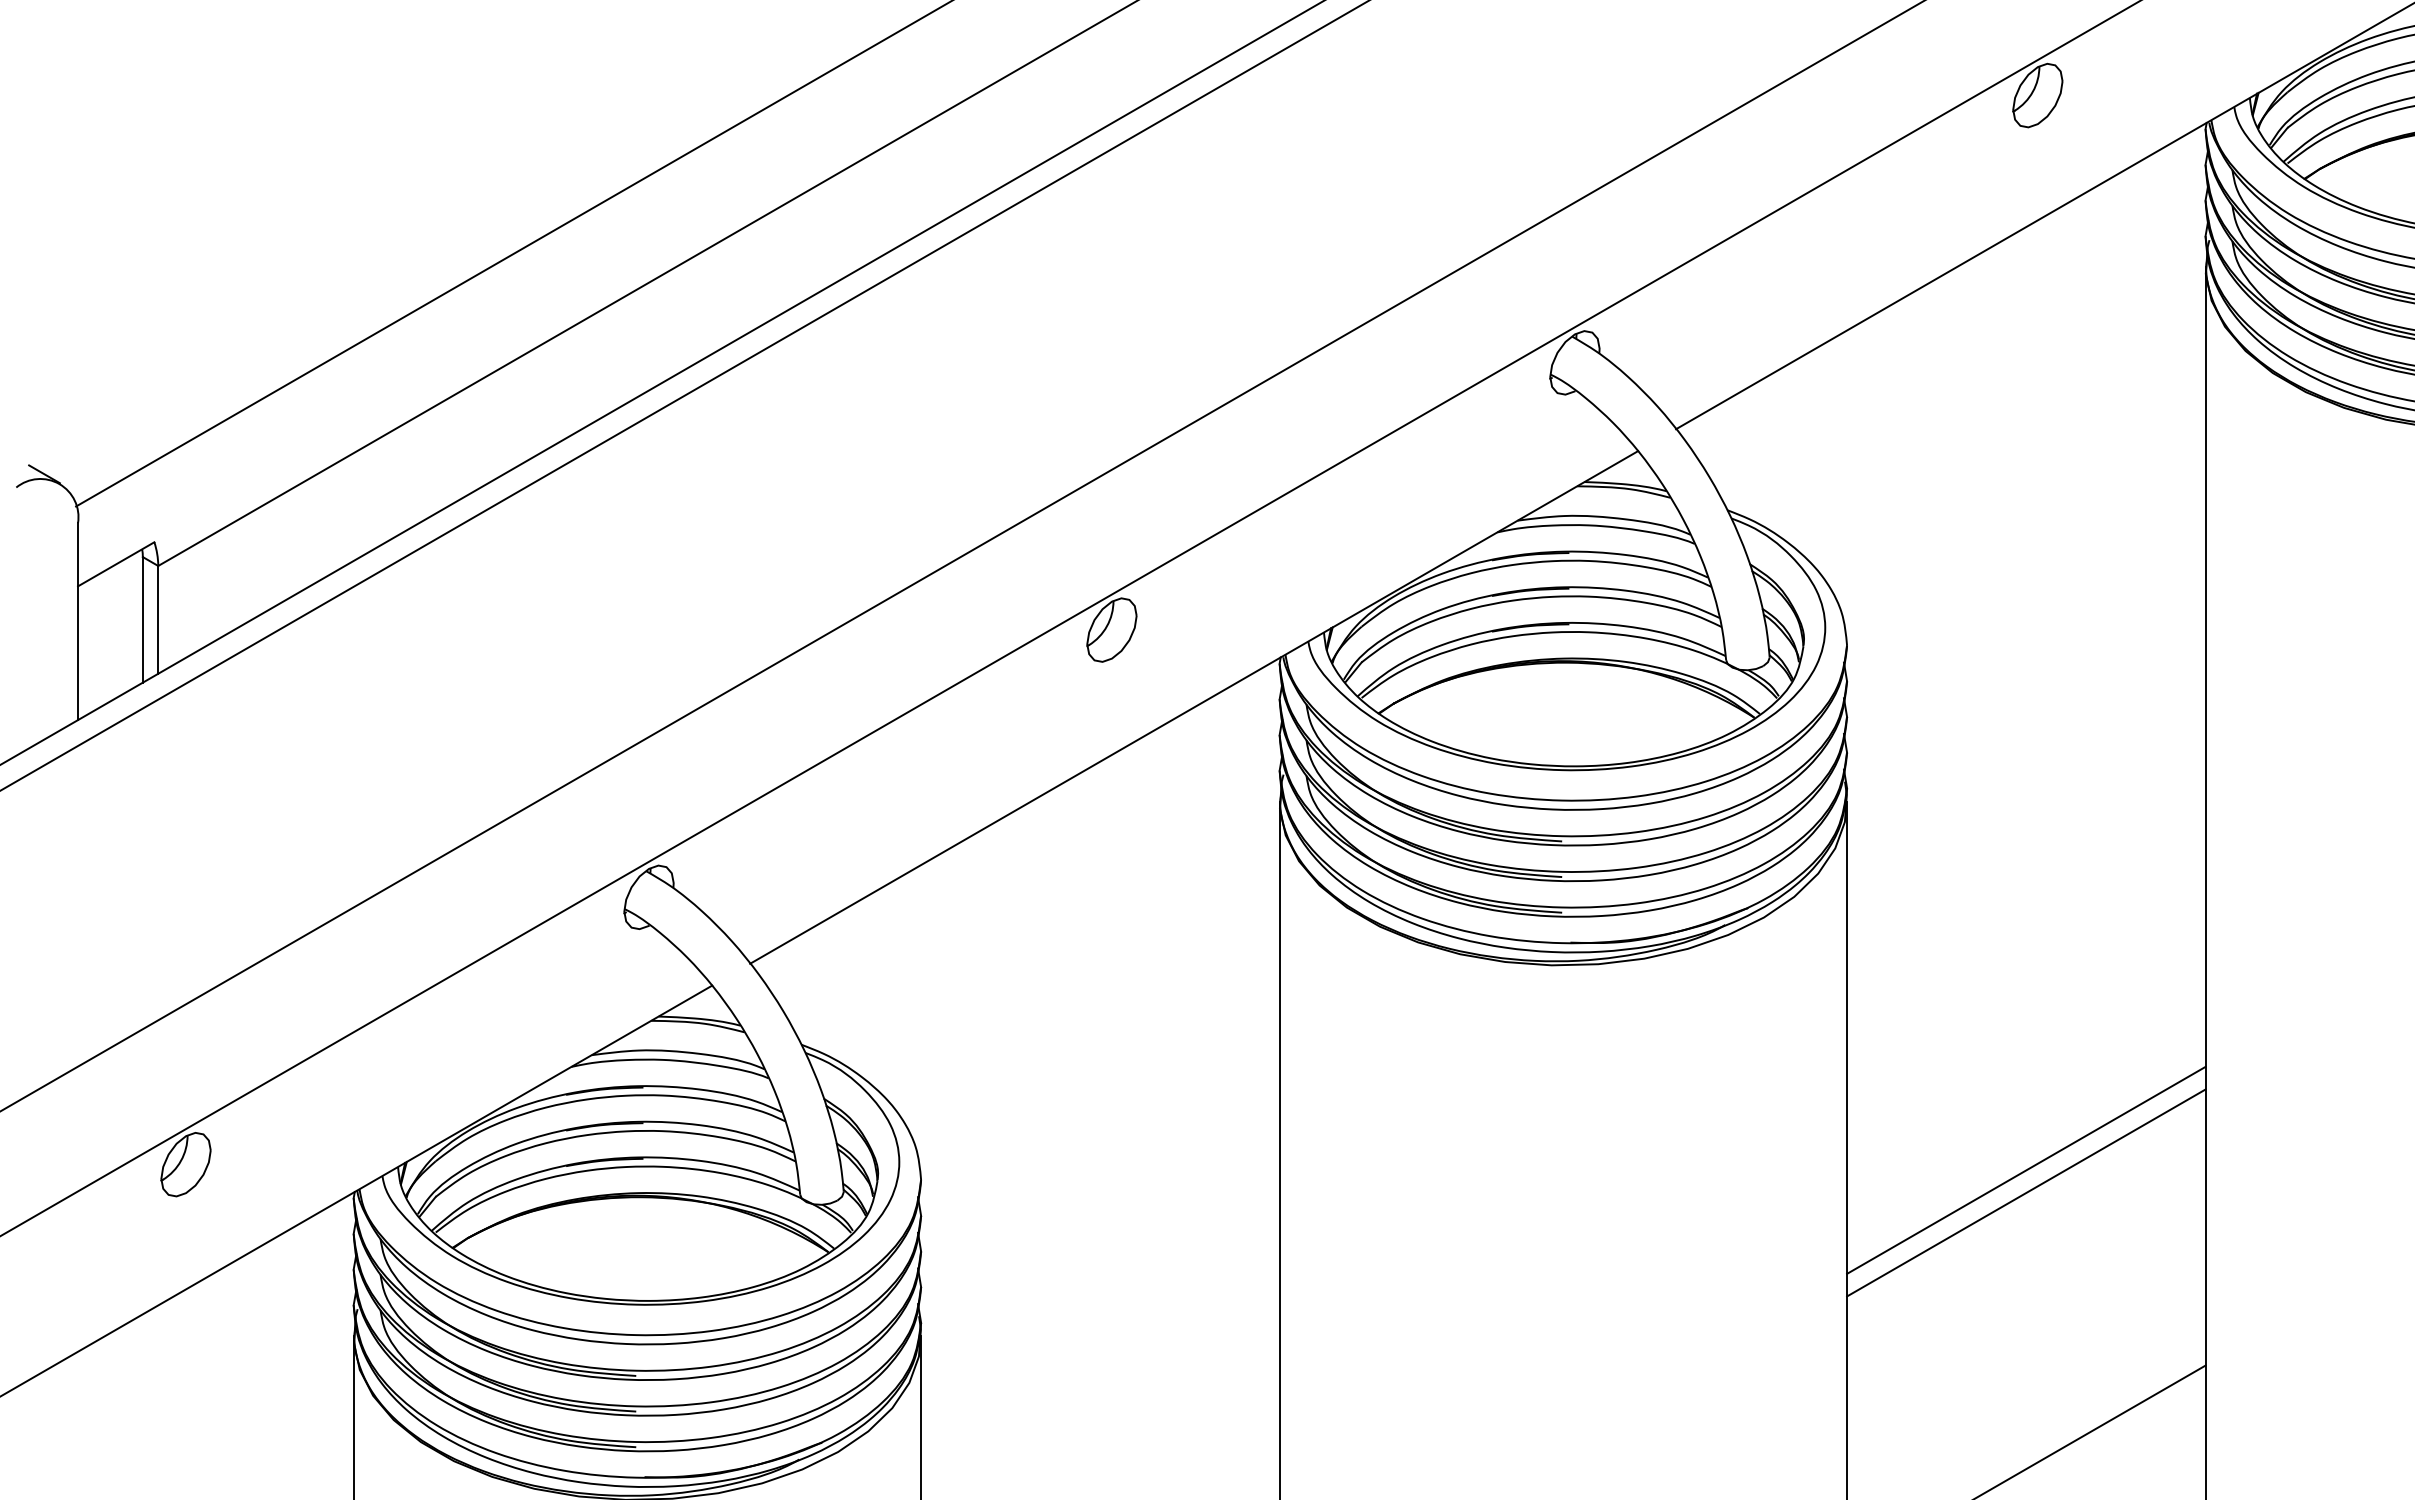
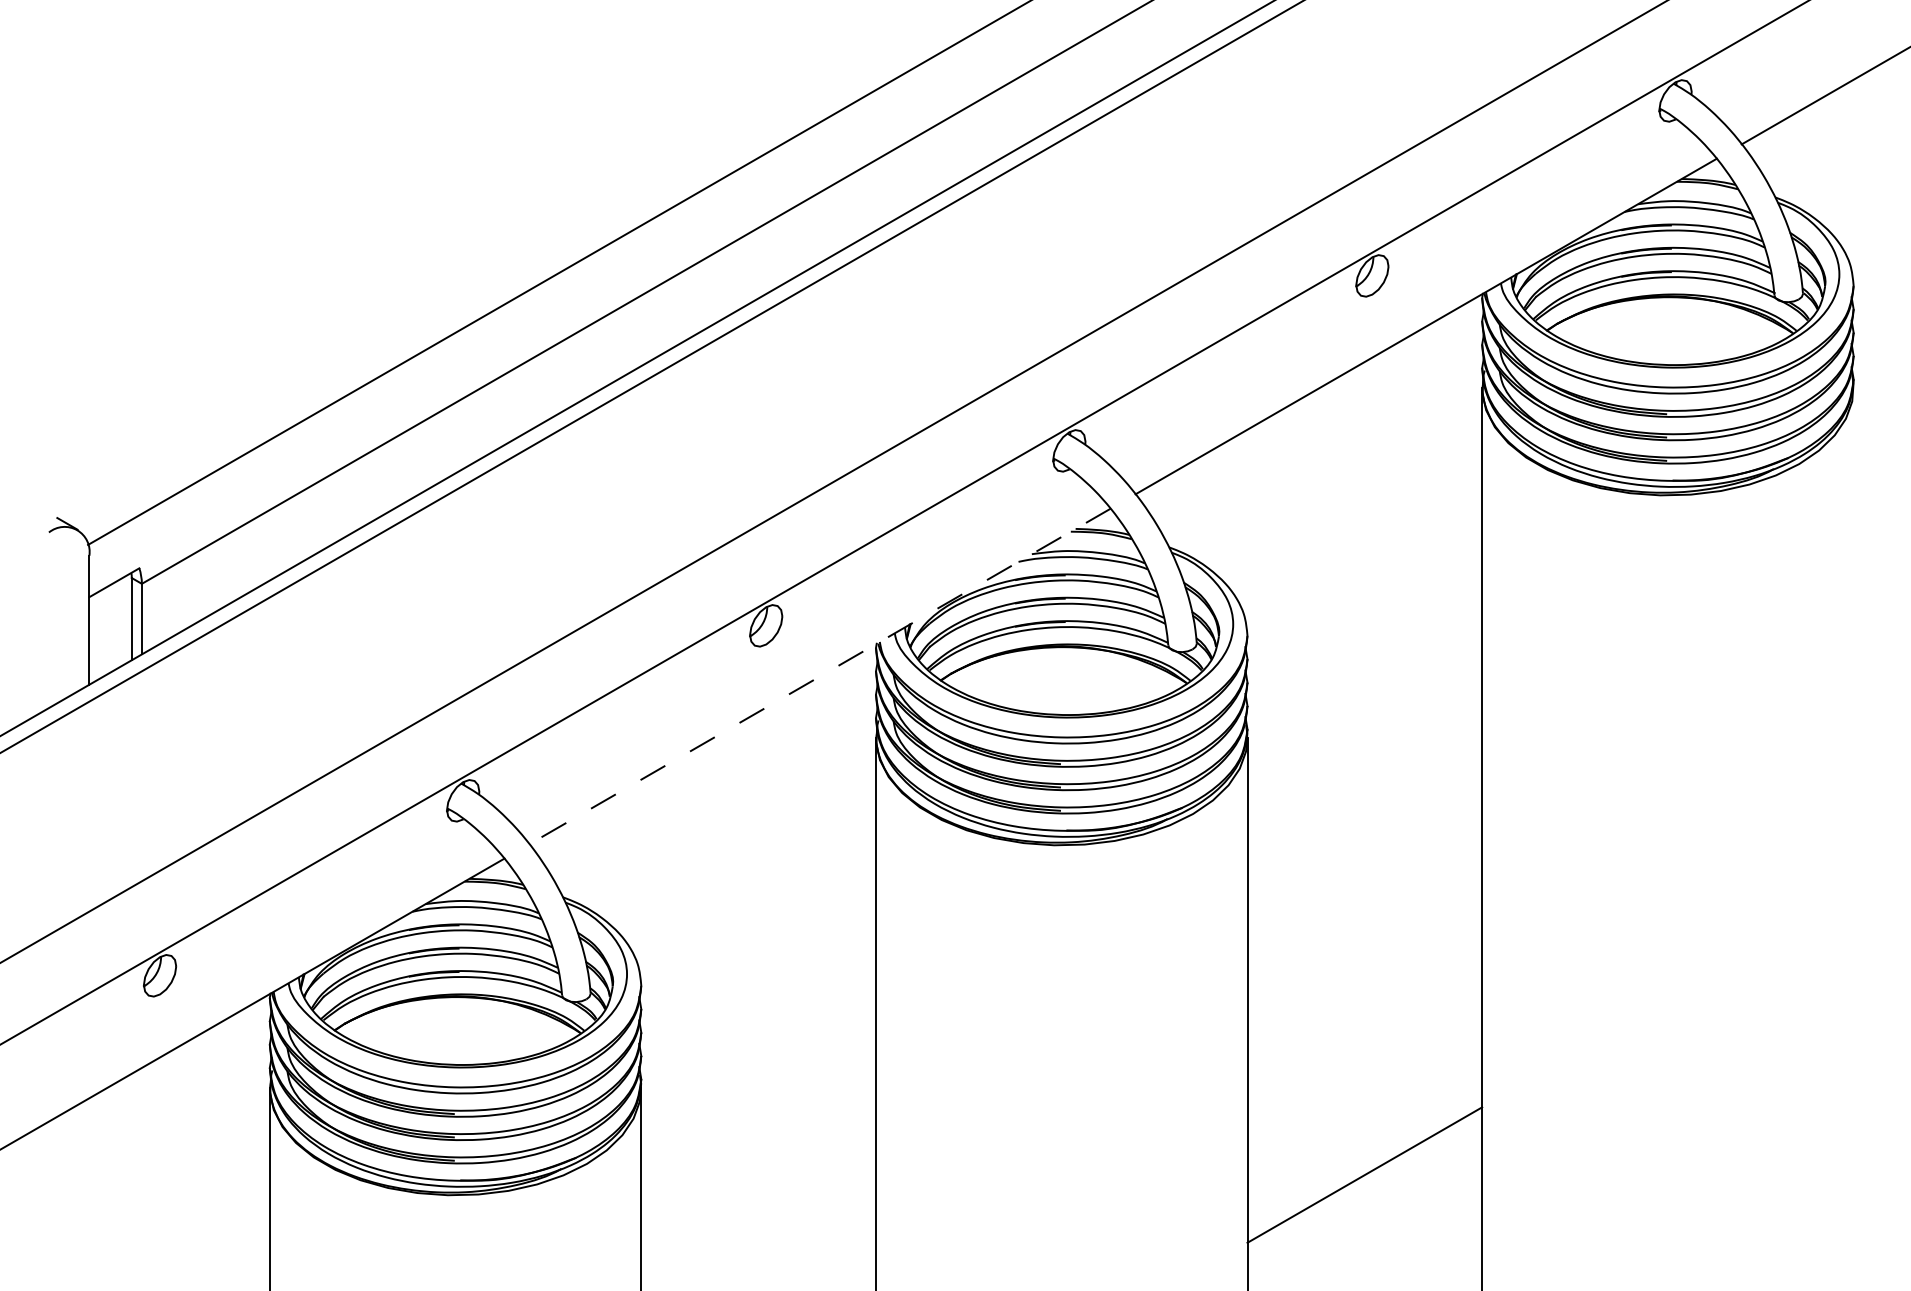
line: (1194, 707) -> (820, 676), solid -> dashed
line: (2025, 1170) -> (1364, 979), removed
line: (2025, 1193) -> (1364, 994), removed

